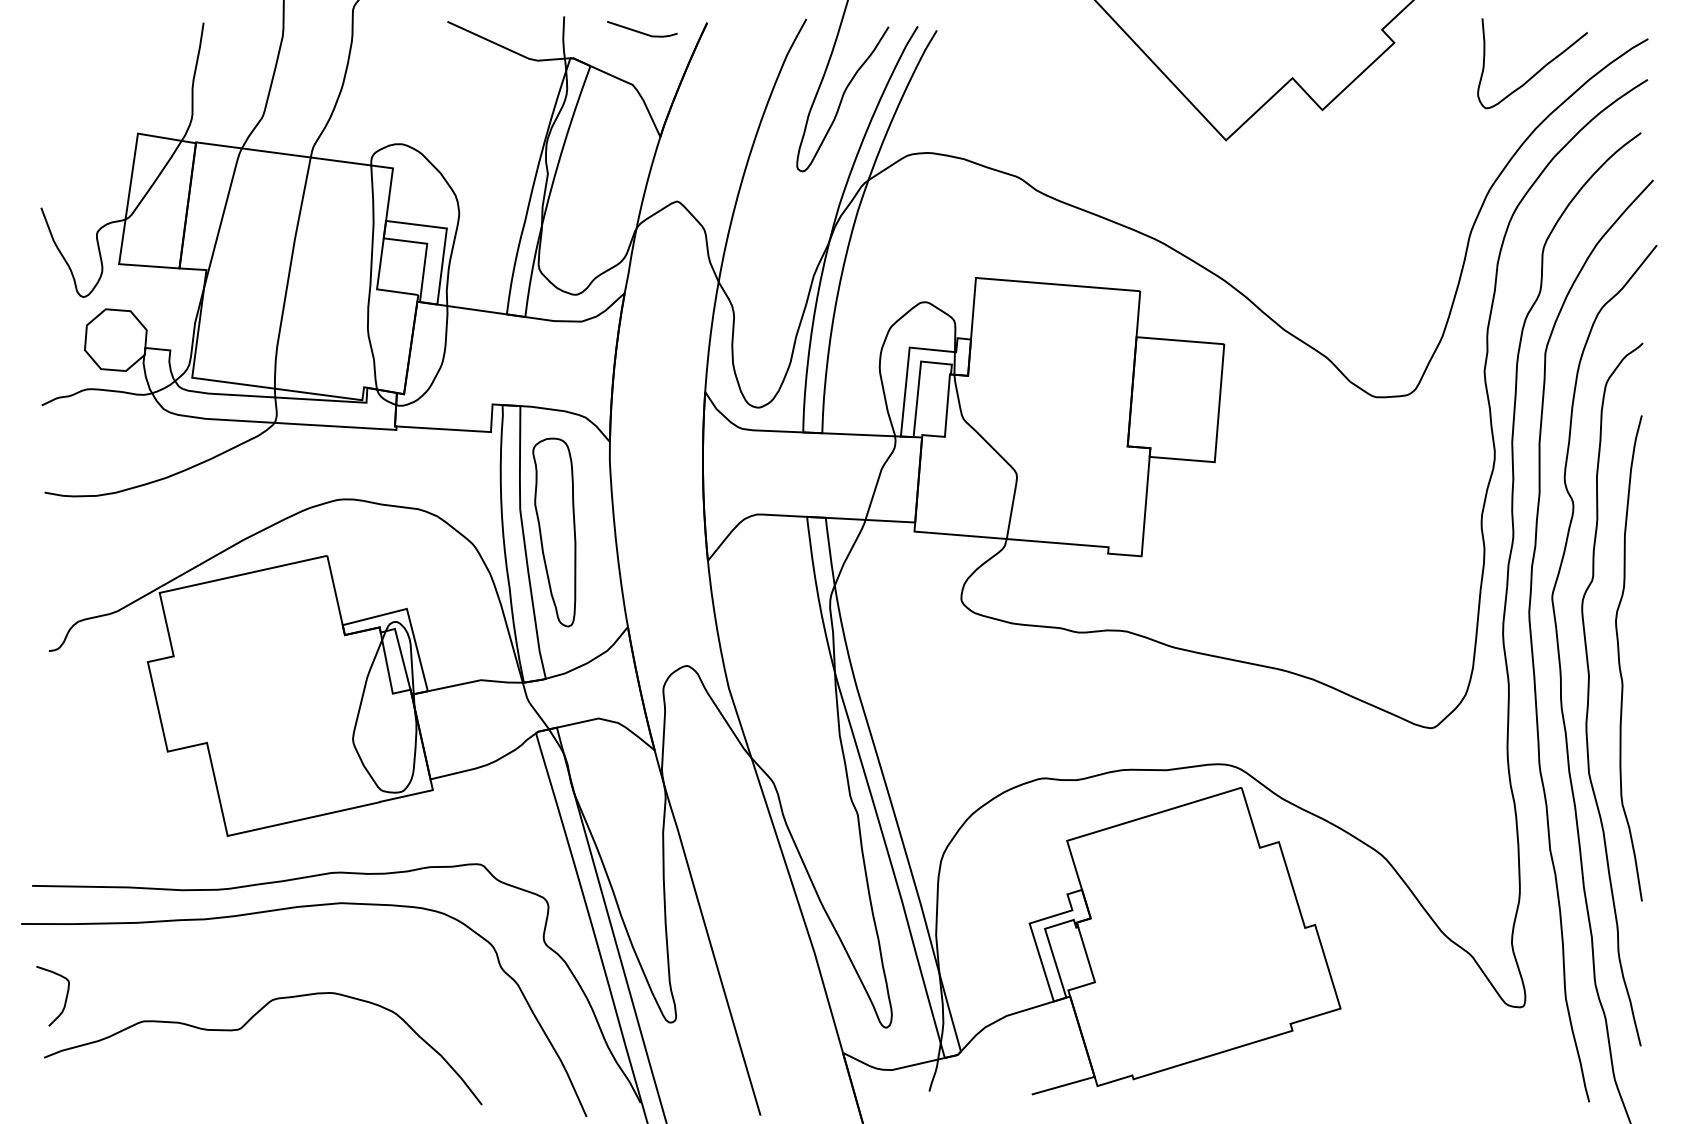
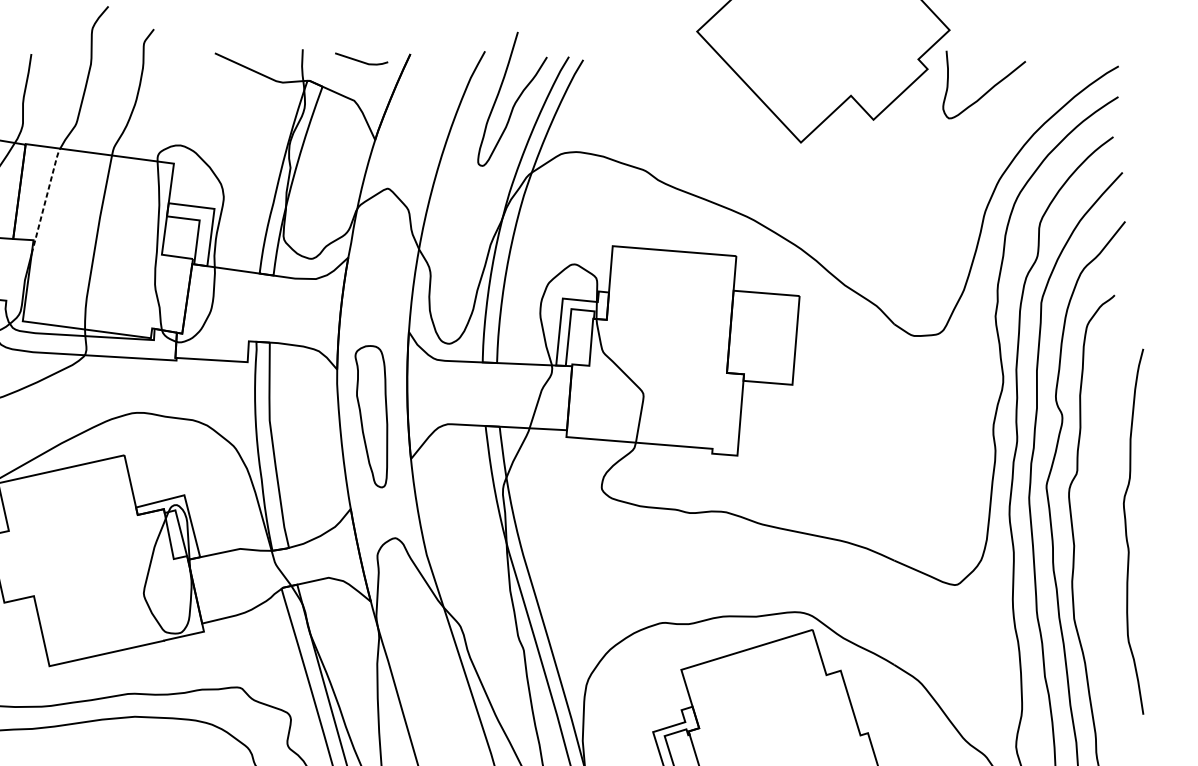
curve: (1539, 69) -> (989, 89), moved
line: (222, 216) -> (45, 199), solid -> dashed
part: (554, 532) -> (371, 416), moved
curve: (1620, 662) -> (1127, 534), moved

